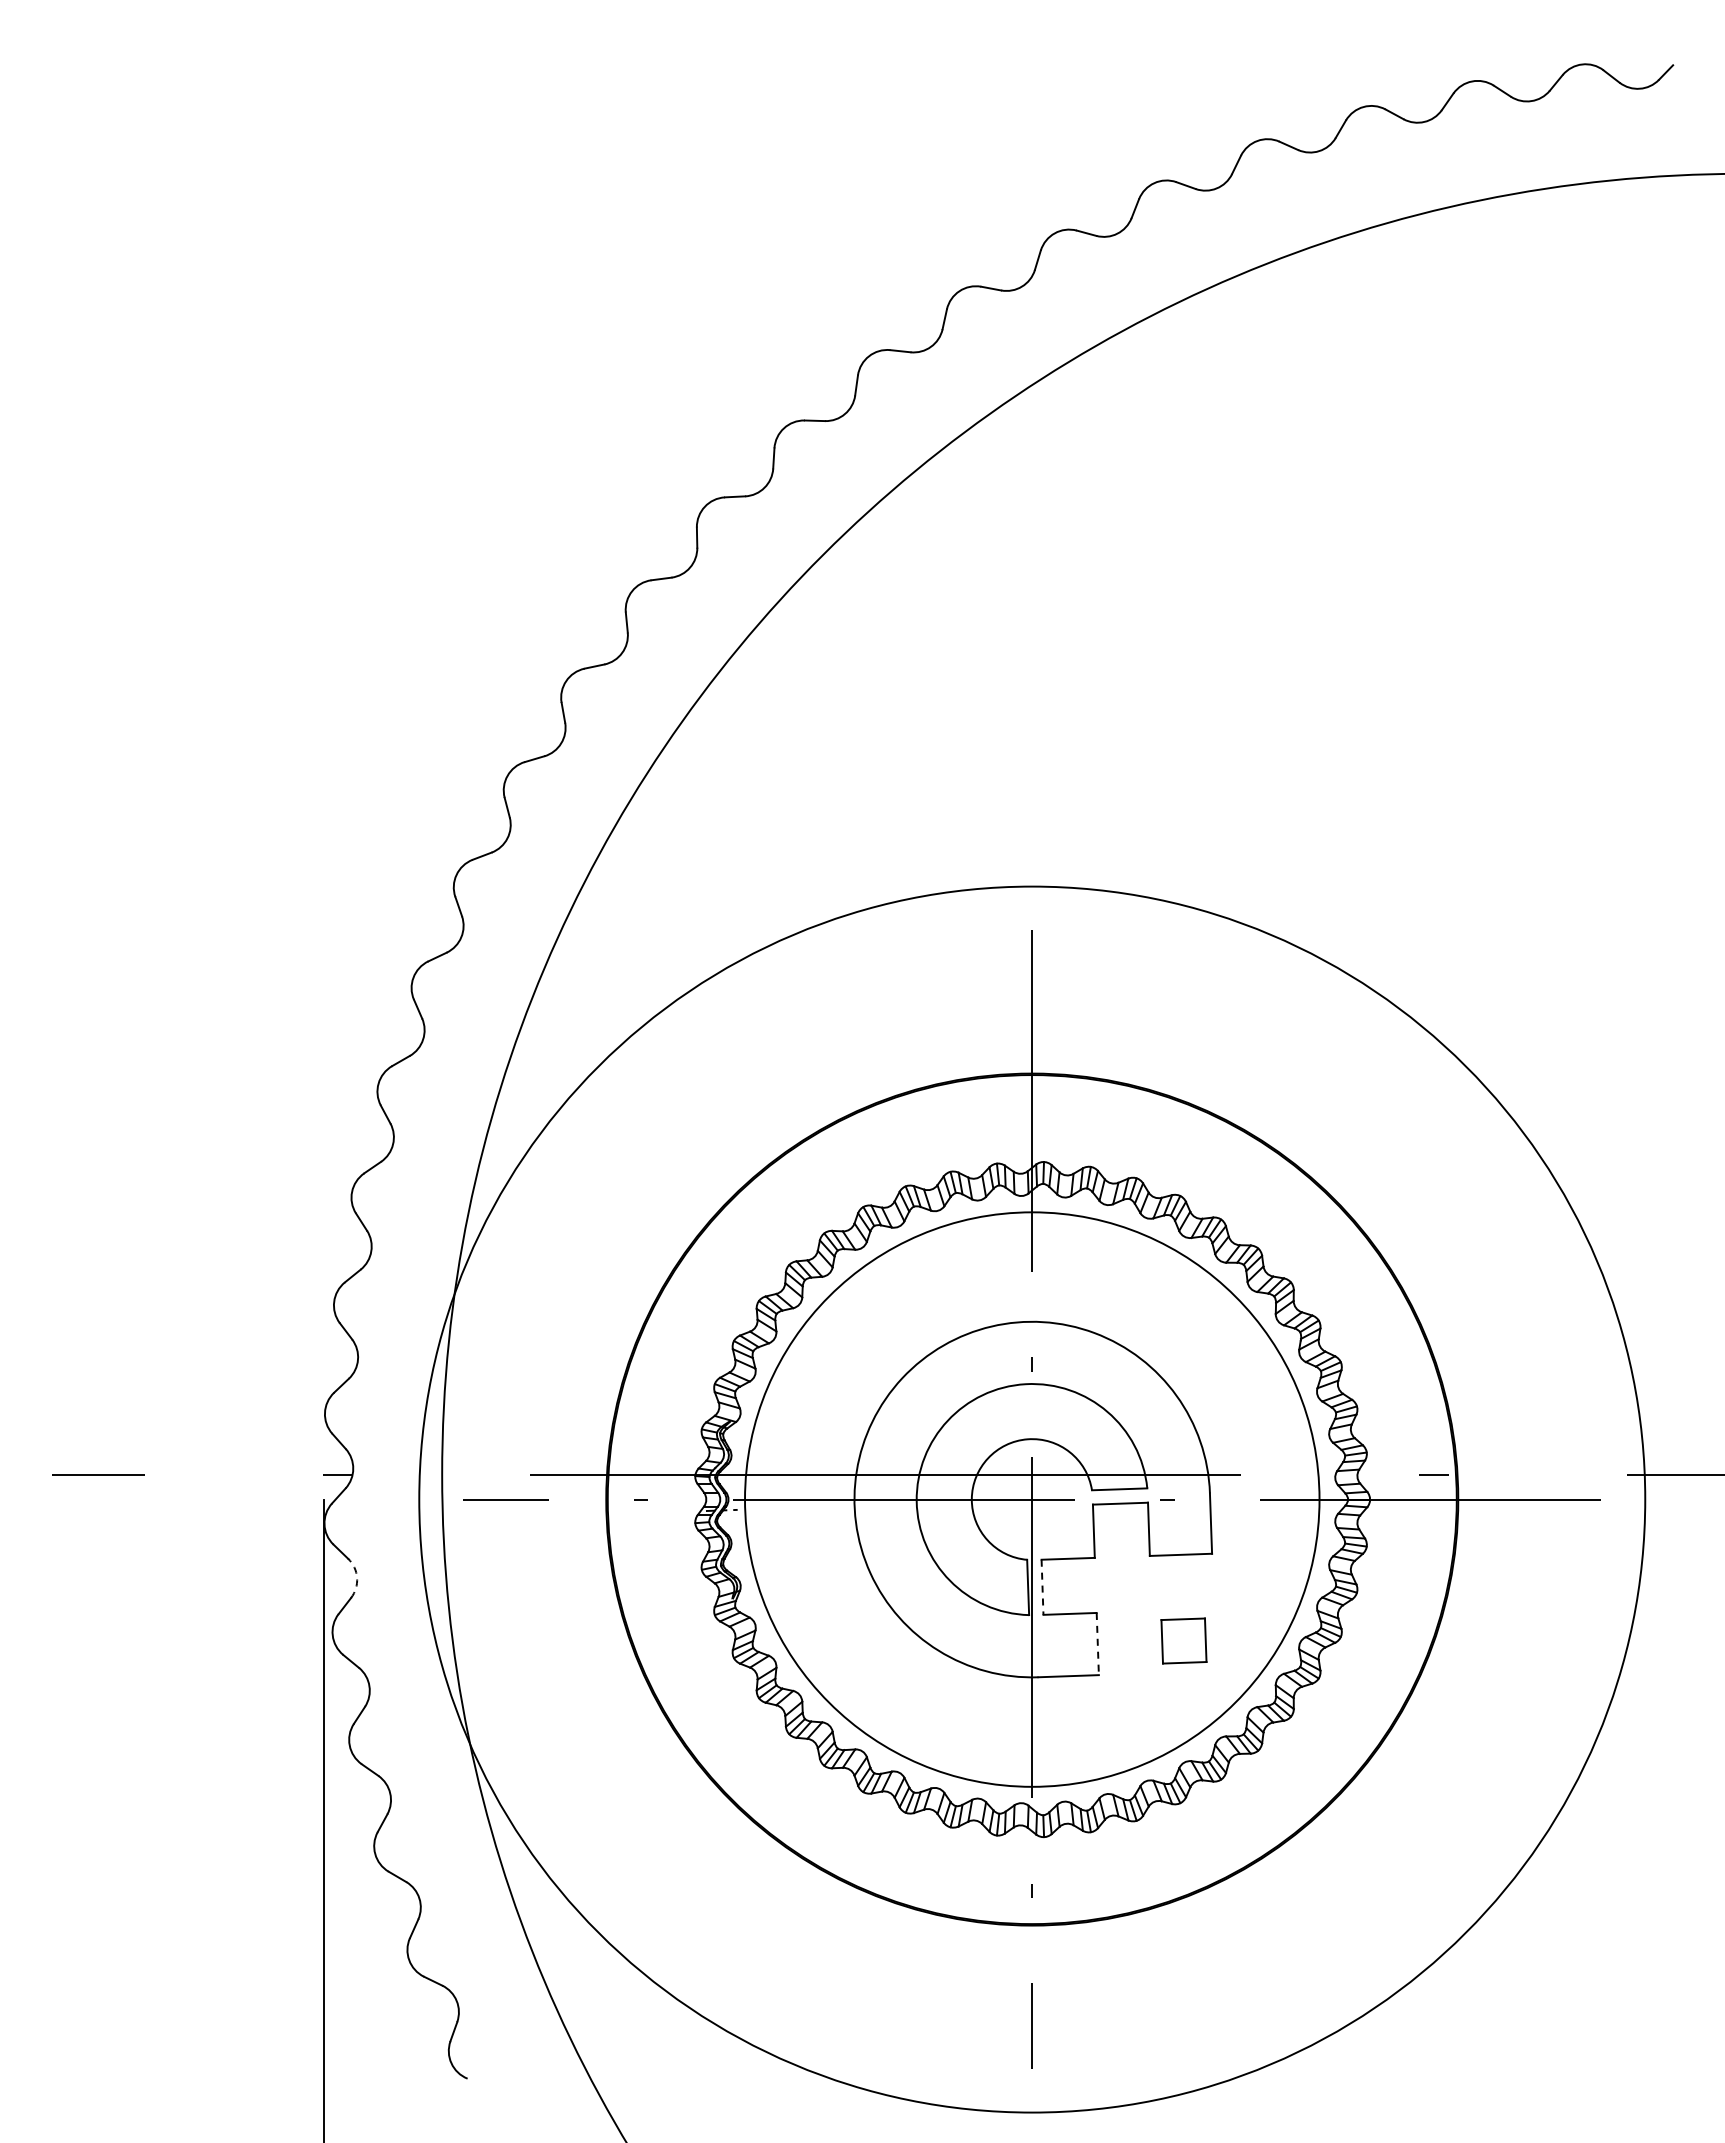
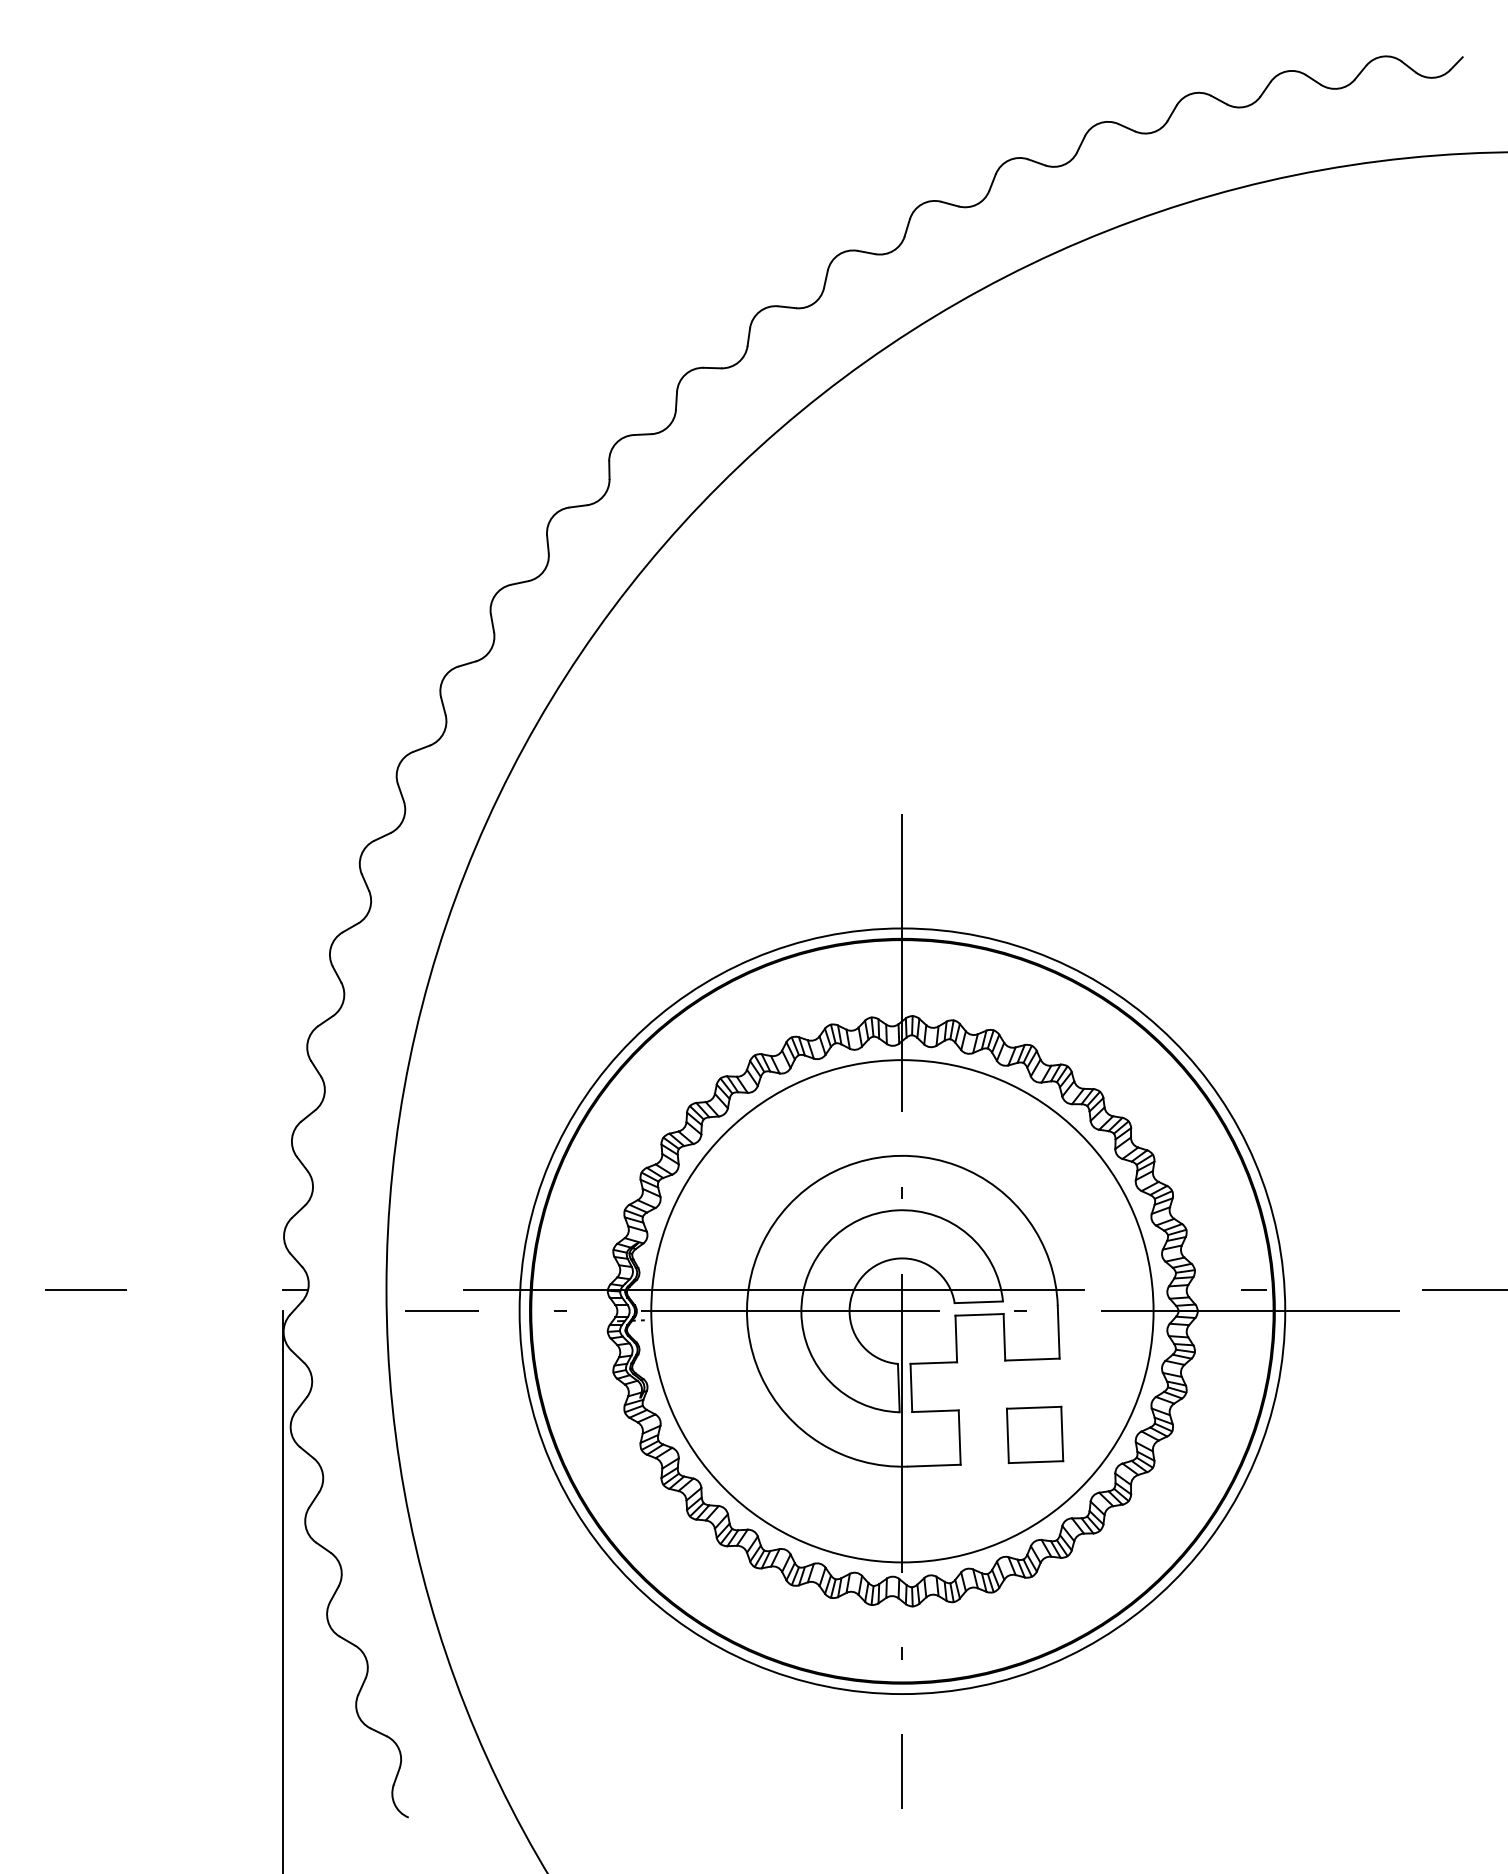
circle: (1032, 1499) -> (902, 1311), size x0.71
arc: (357, 1577) -> (312, 1379), dashed -> solid
line: (1042, 1587) -> (911, 1388), dashed -> solid
part: (1183, 1640) -> (1034, 1434), size x1.43
line: (1097, 1644) -> (959, 1437), dashed -> solid

